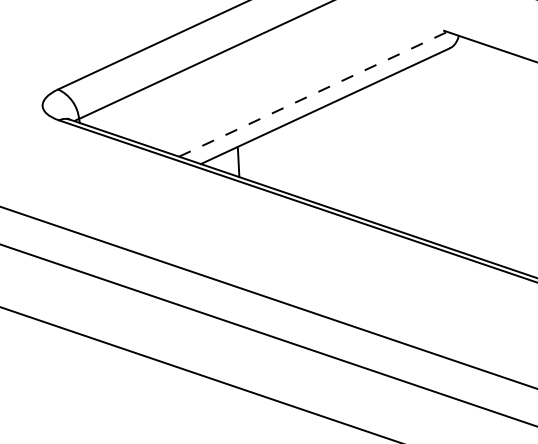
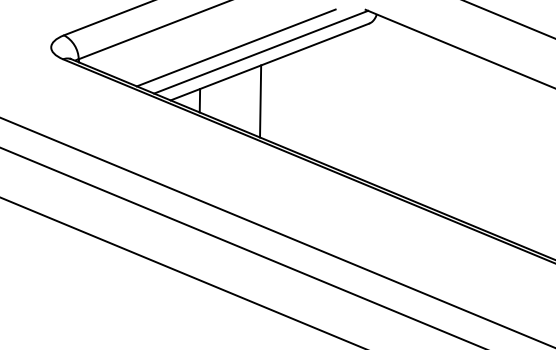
line: (279, 90) -> (235, 47), added
line: (313, 94) -> (261, 52), dashed -> solid
line: (316, 157) -> (260, 101), added

